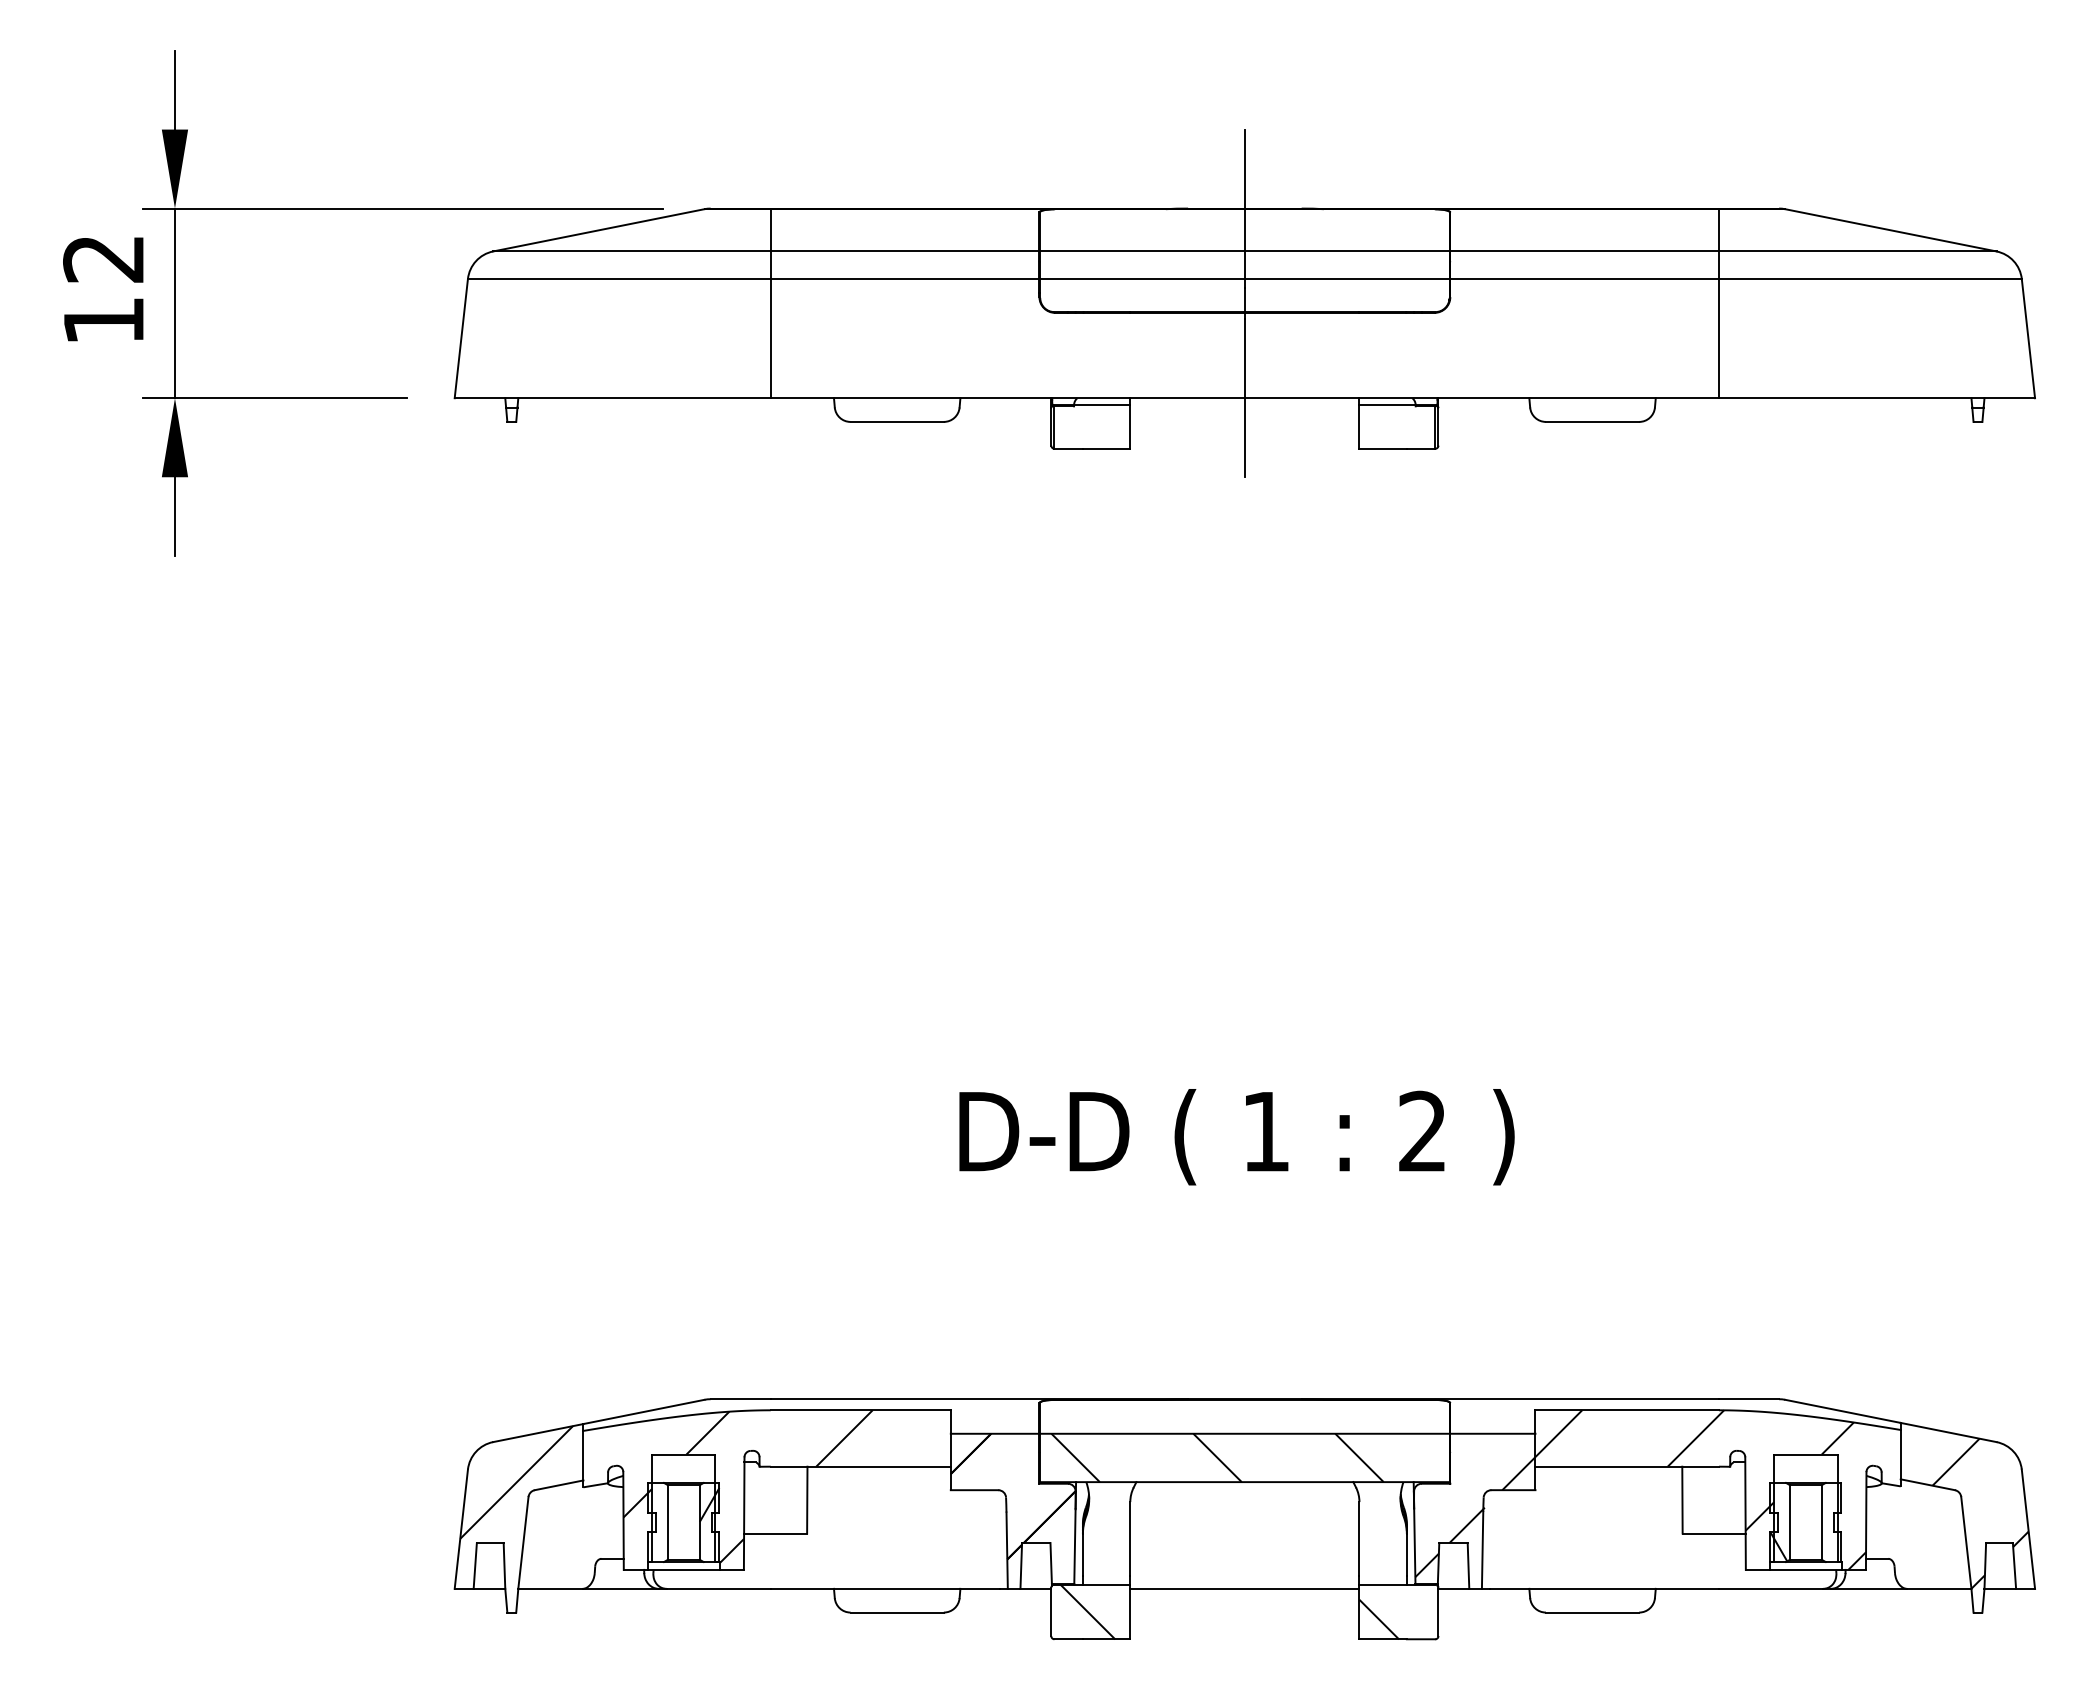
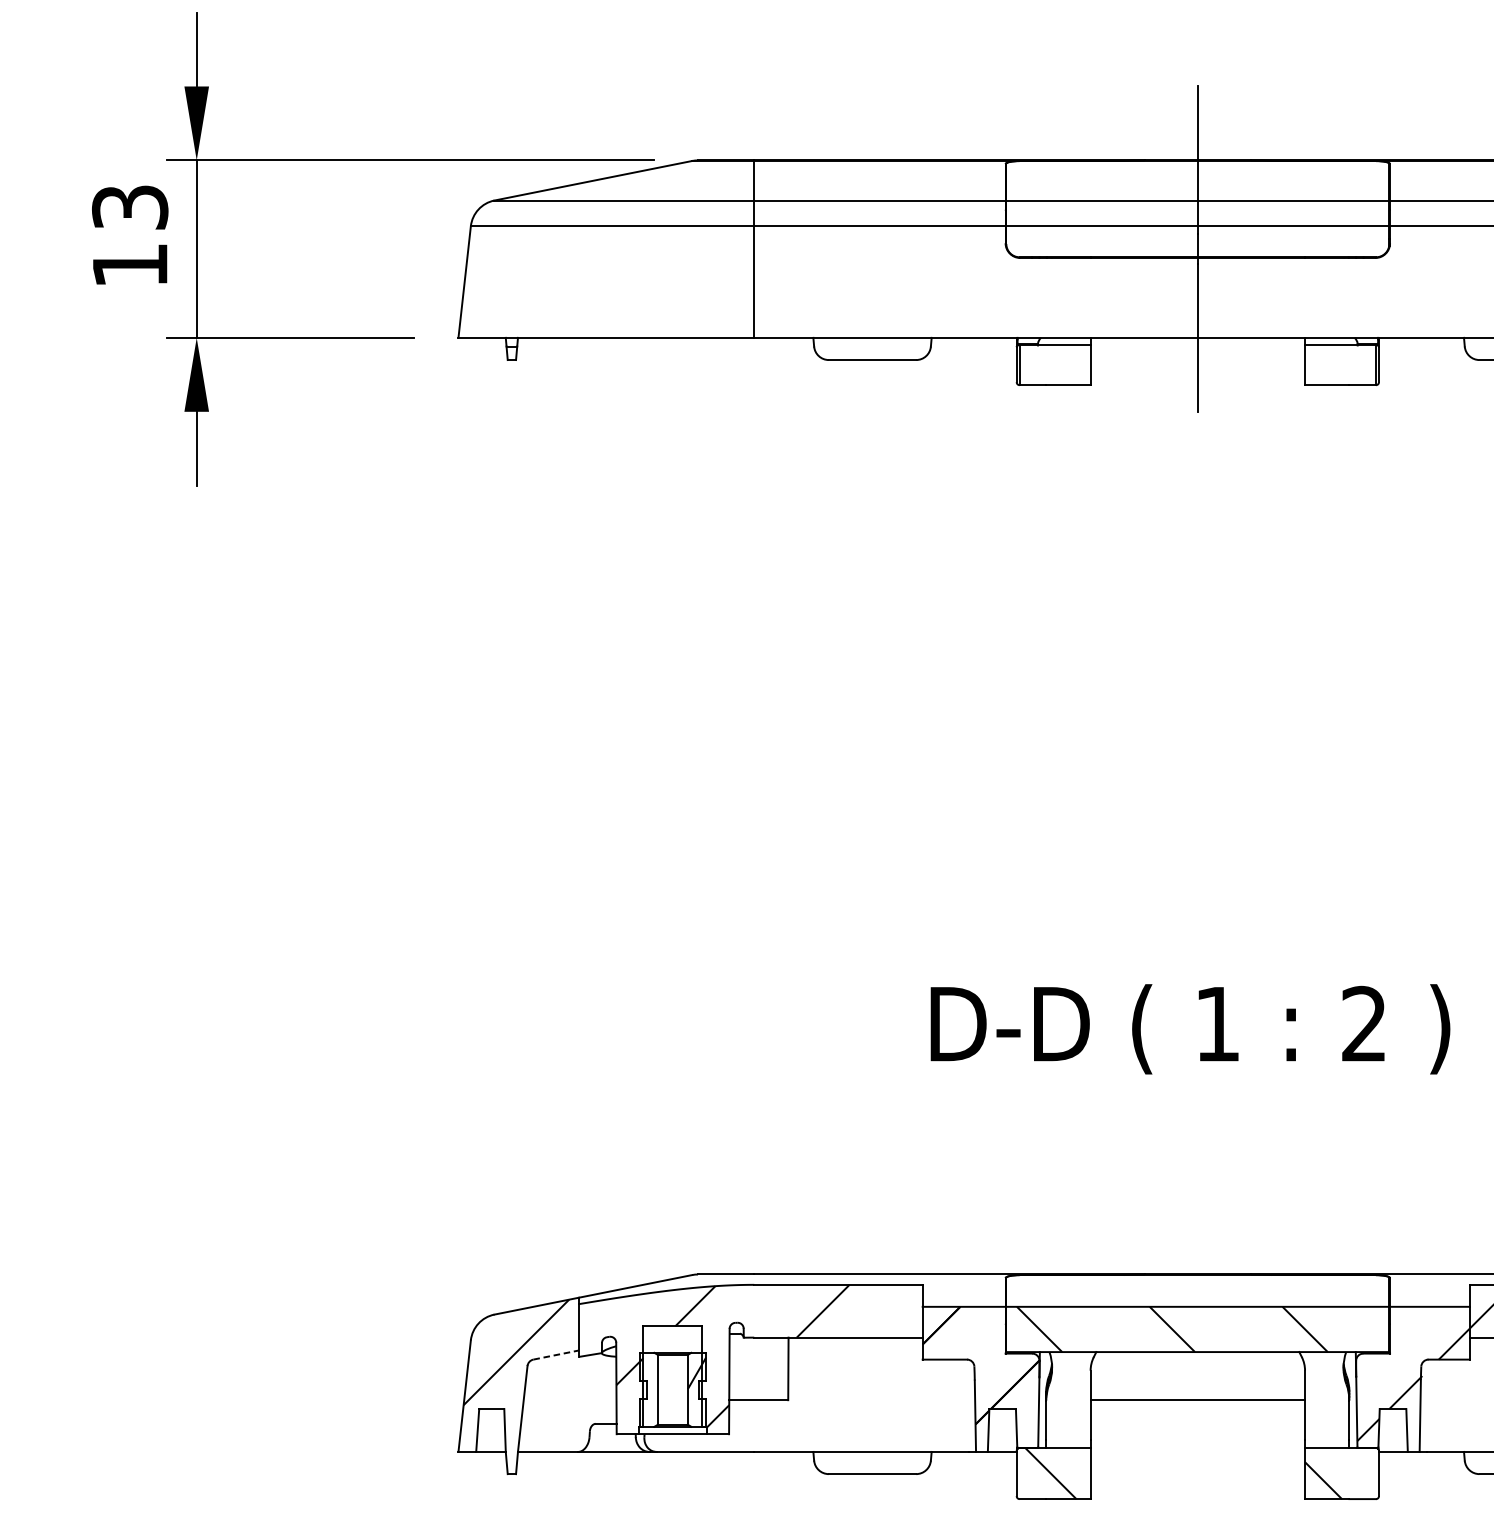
text: (103, 258) -> (129, 207), 12 -> 13
line: (559, 1485) -> (556, 1355), solid -> dashed
line: (1244, 1588) -> (1197, 1400), moved

